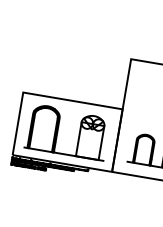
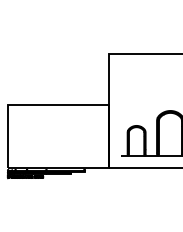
part: (58, 130) -> (48, 136), removed

